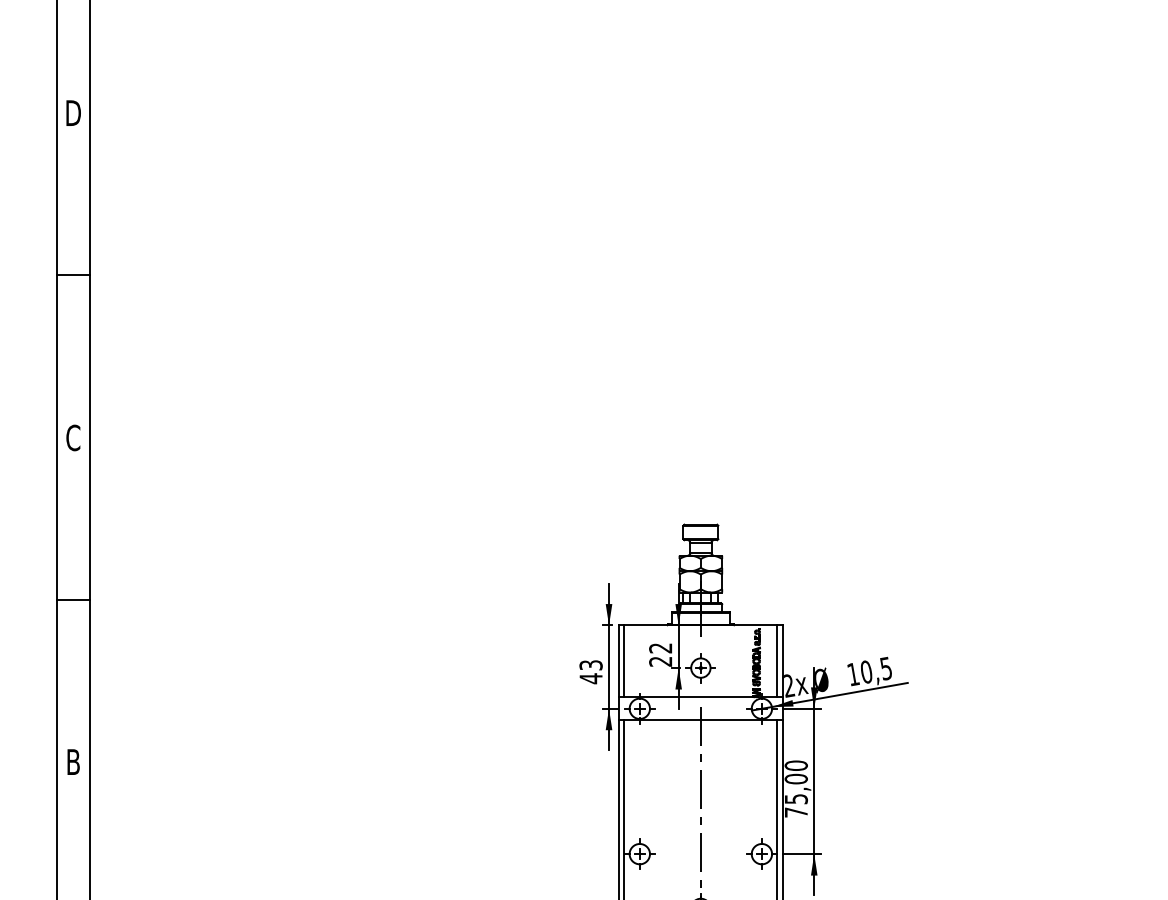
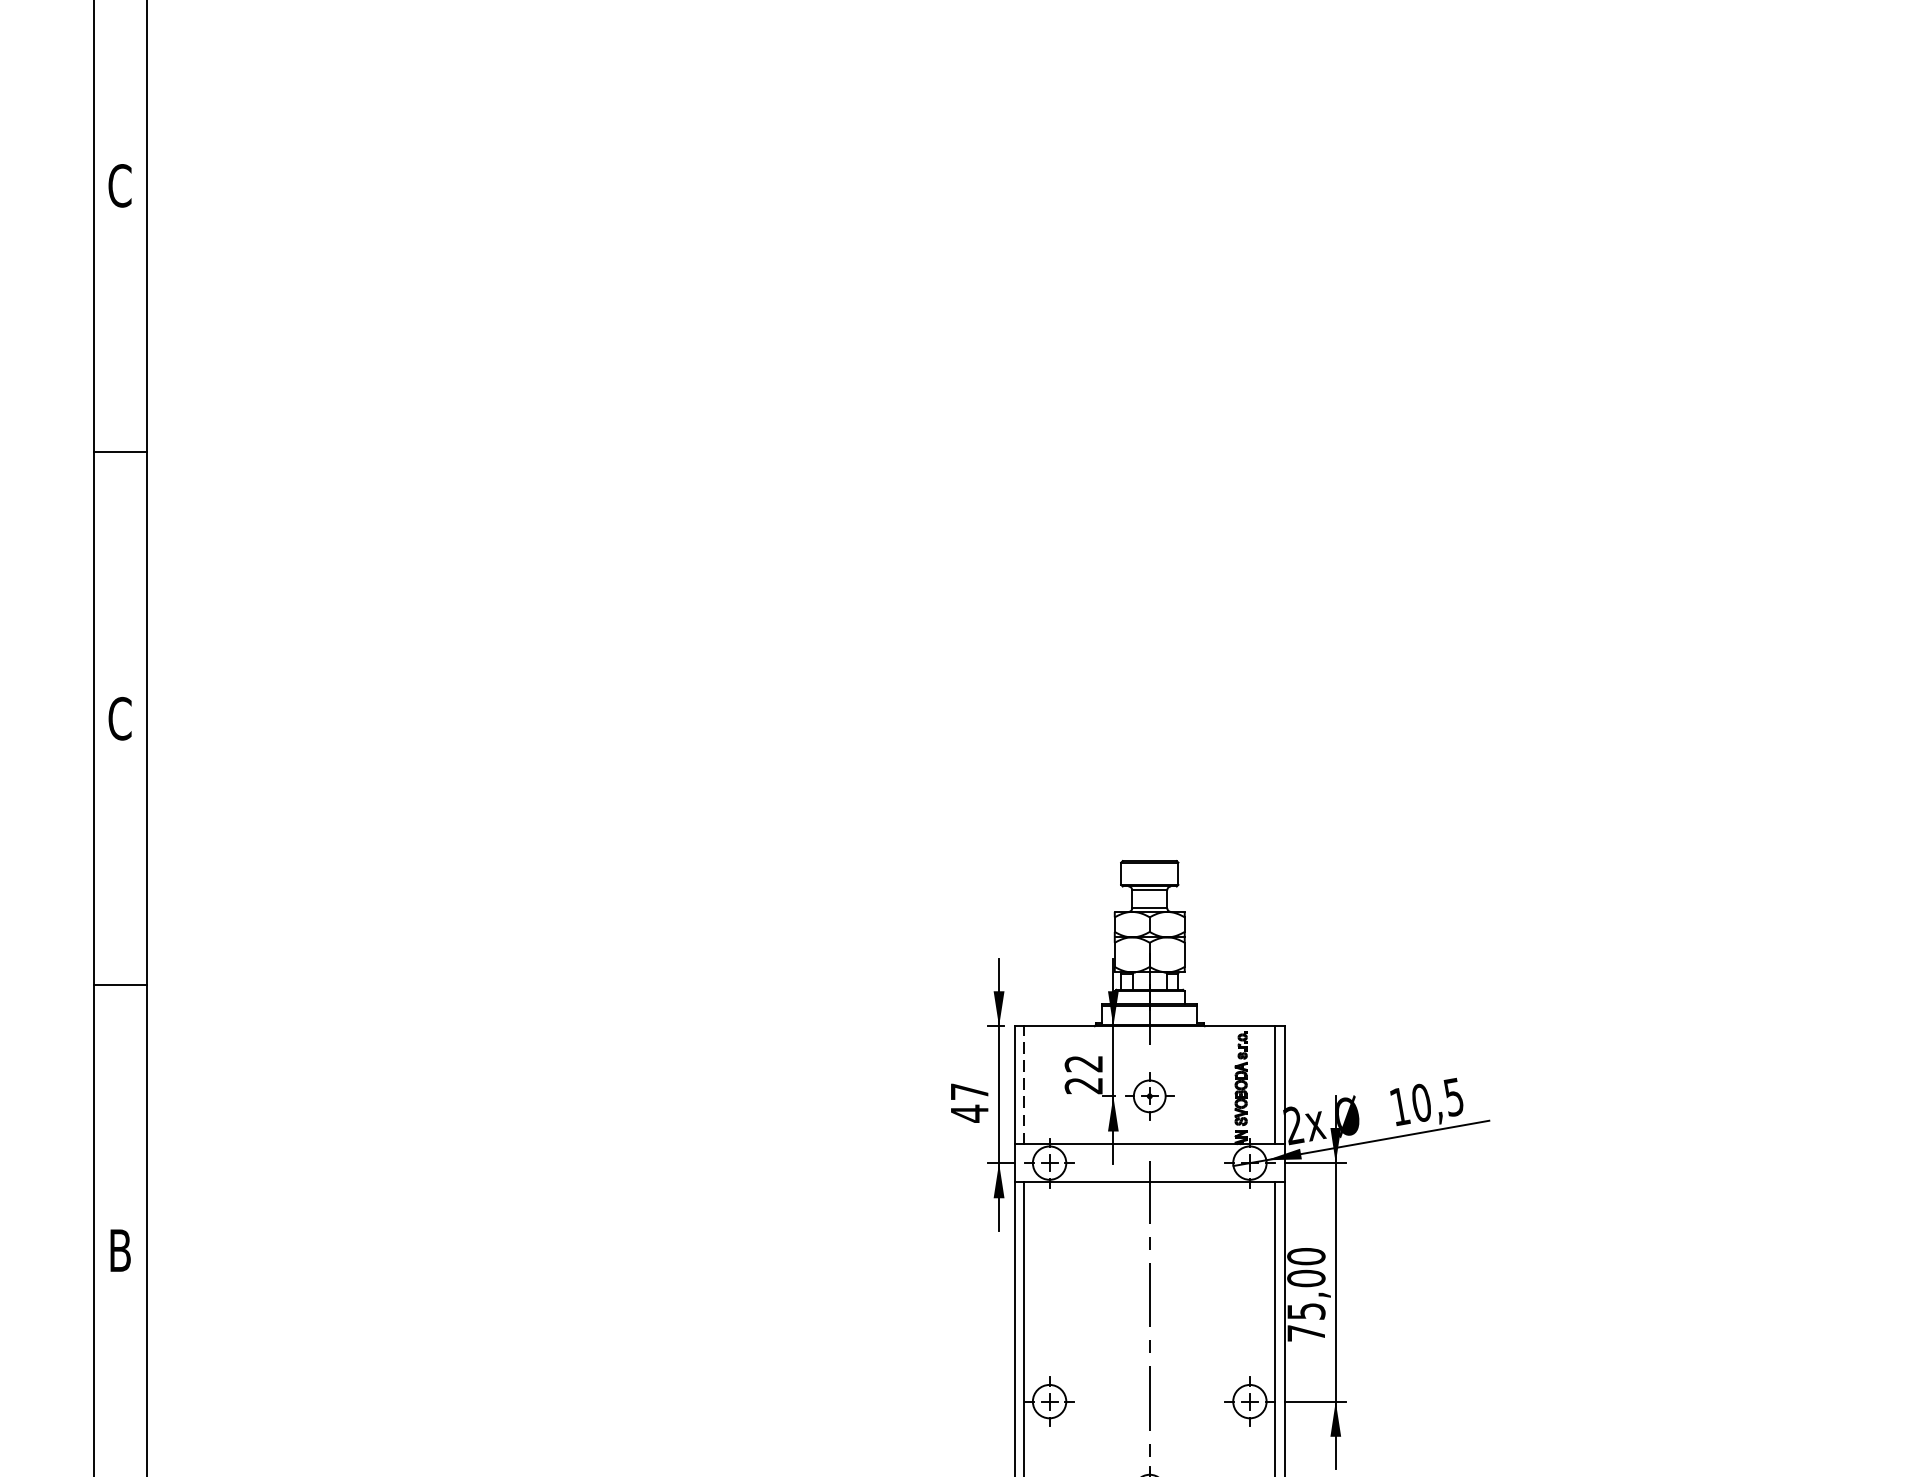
text: (73, 112) -> (120, 184), D -> C
line: (624, 661) -> (1024, 1085), solid -> dashed
text: (590, 665) -> (968, 1092), 43 -> 47

